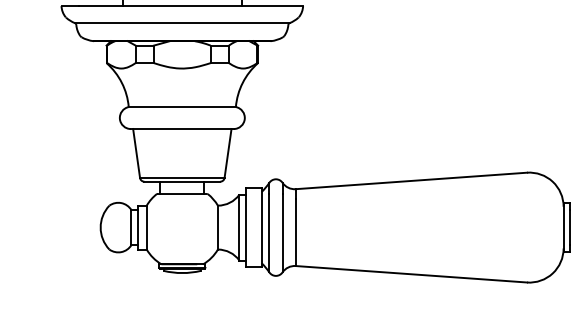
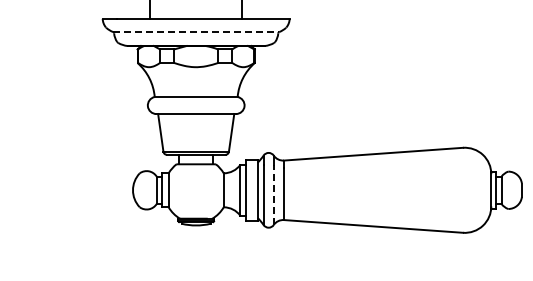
line: (182, 23) -> (196, 32), solid -> dashed
line: (282, 233) -> (273, 194), solid -> dashed

